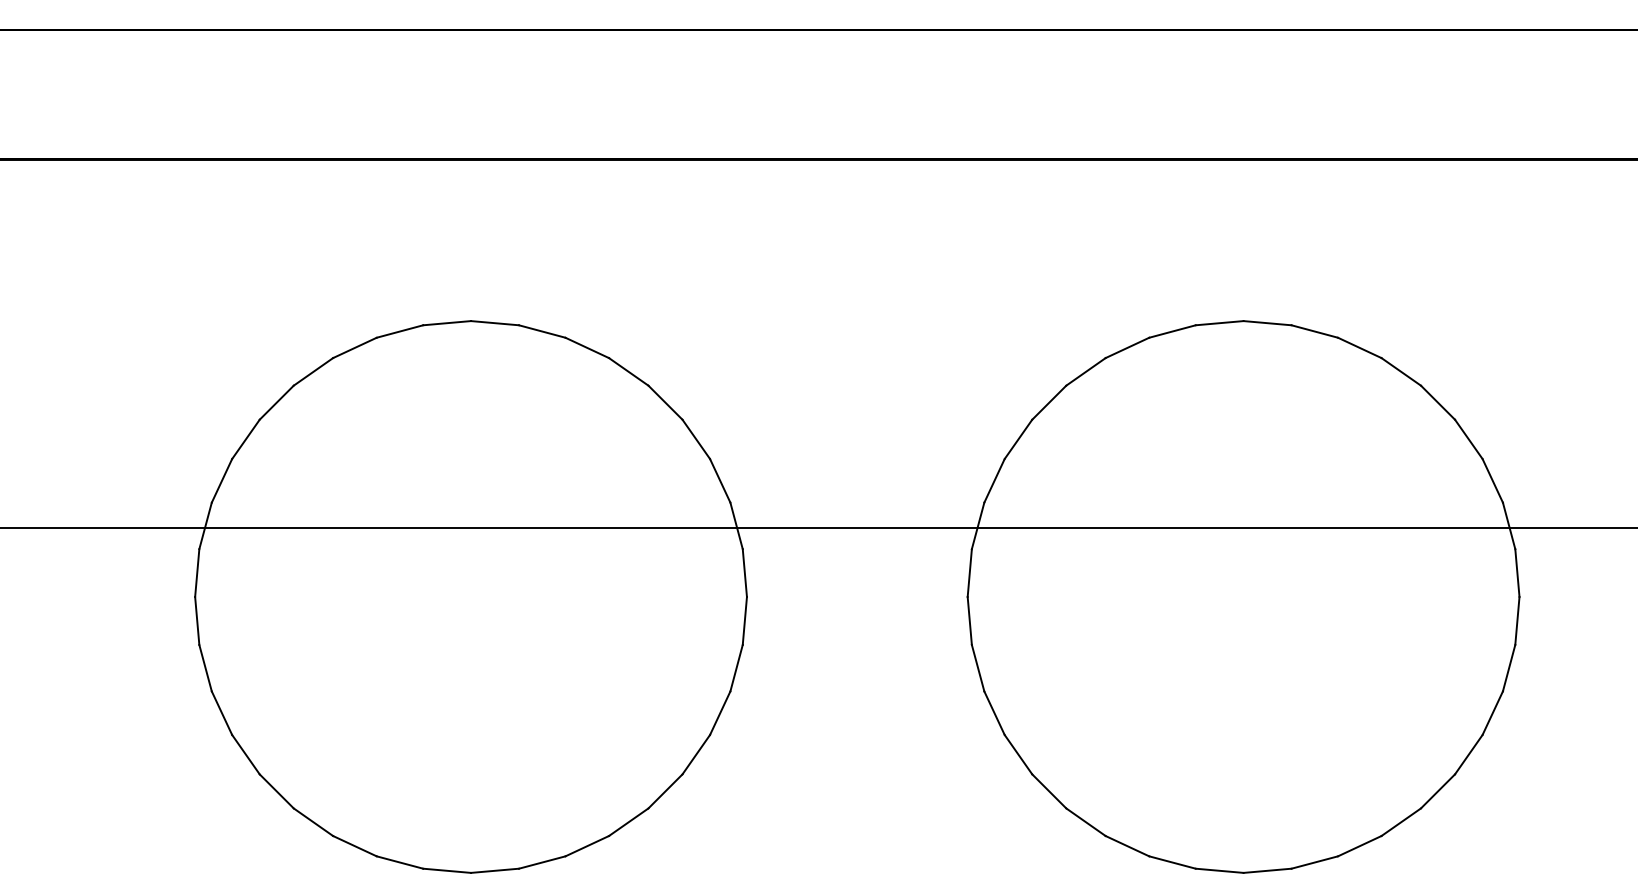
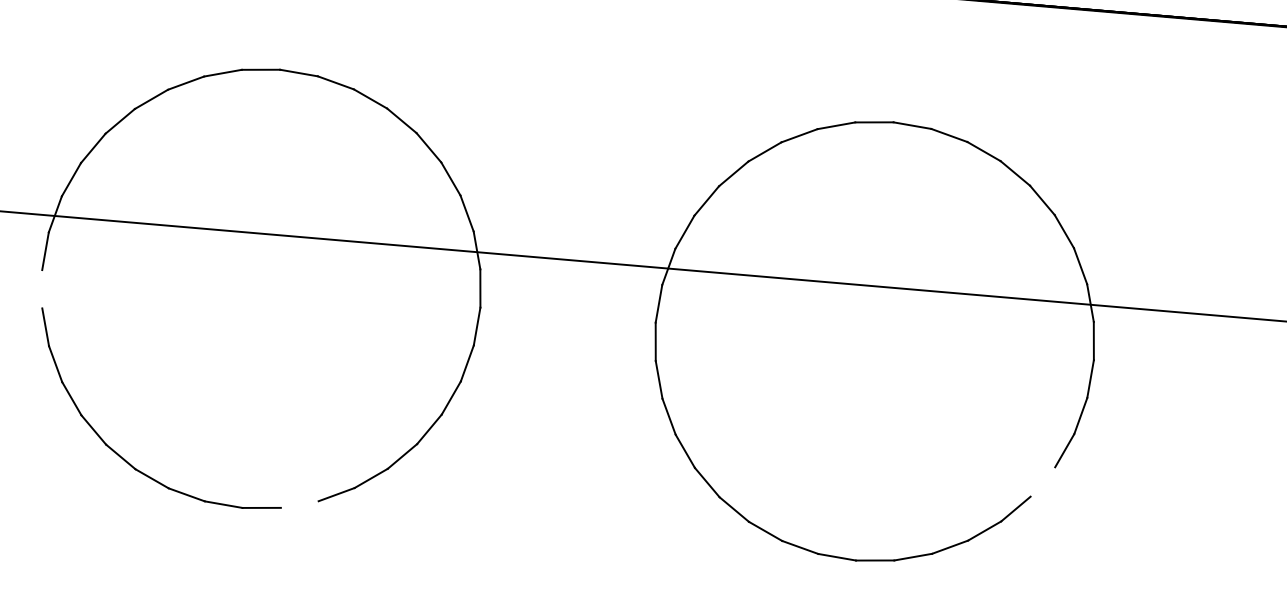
line: (197, 620) -> (42, 288), removed
line: (1468, 754) -> (1042, 481), removed
line: (541, 862) -> (299, 504), removed

